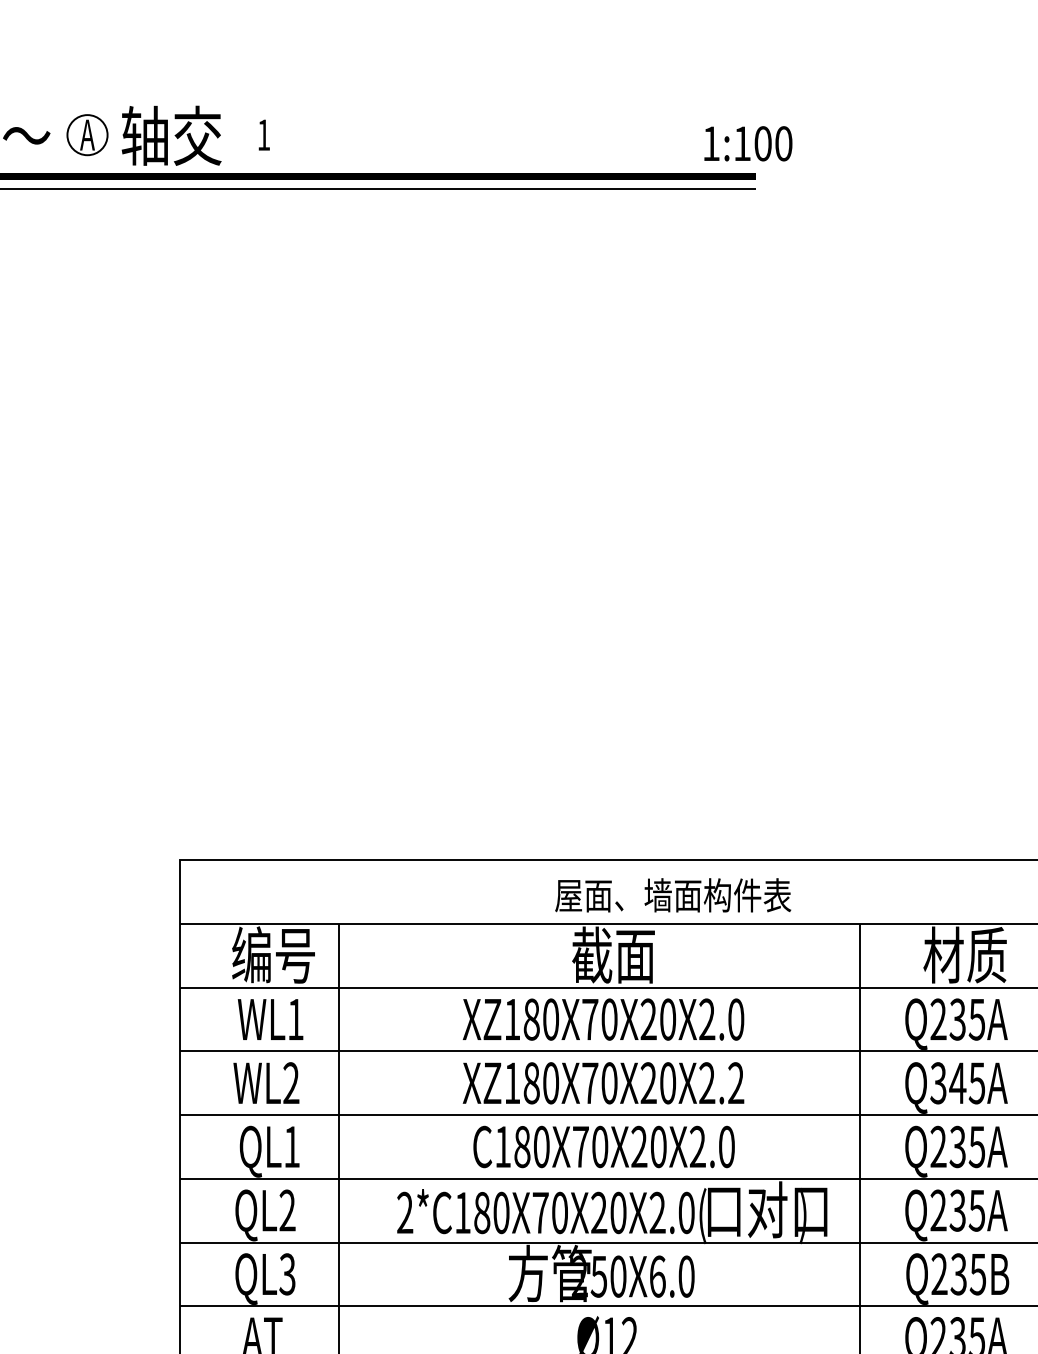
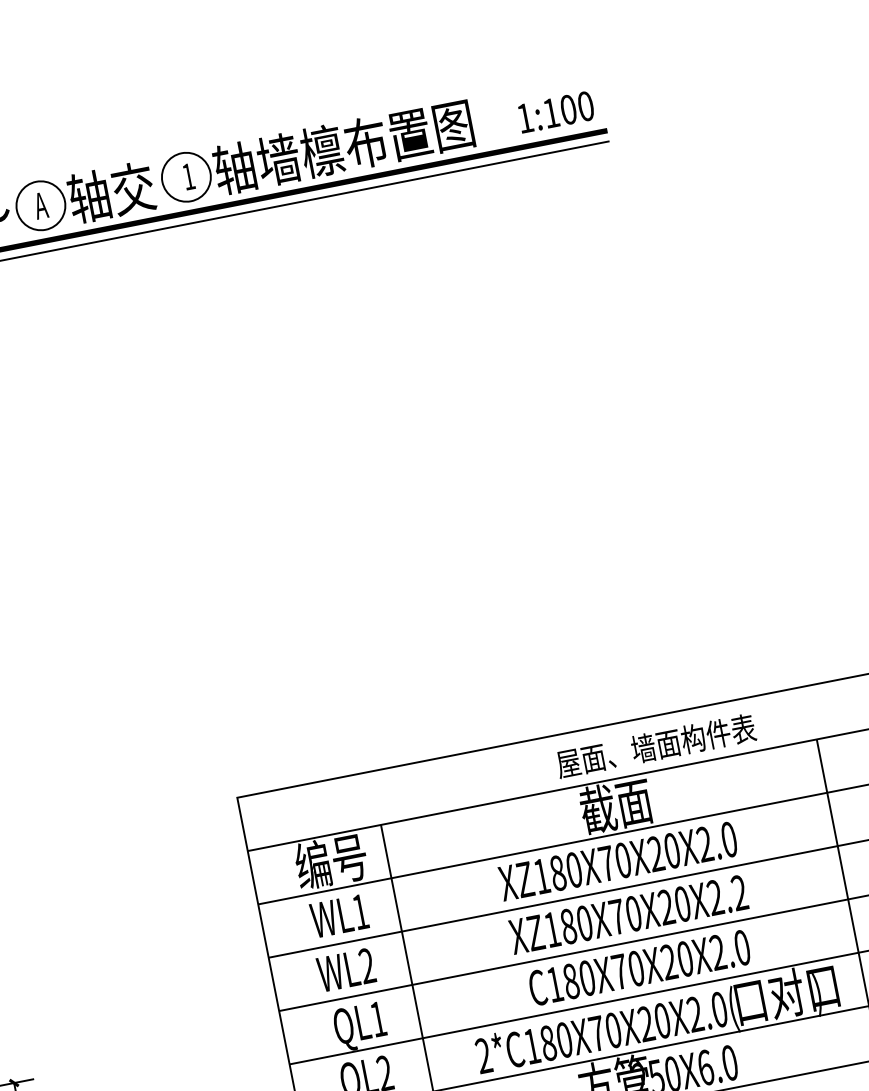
circle: (87, 134) -> (40, 205), size x1.43
part: (416, 135) -> (316, 152), added
text: (748, 143) -> (556, 111), moved

